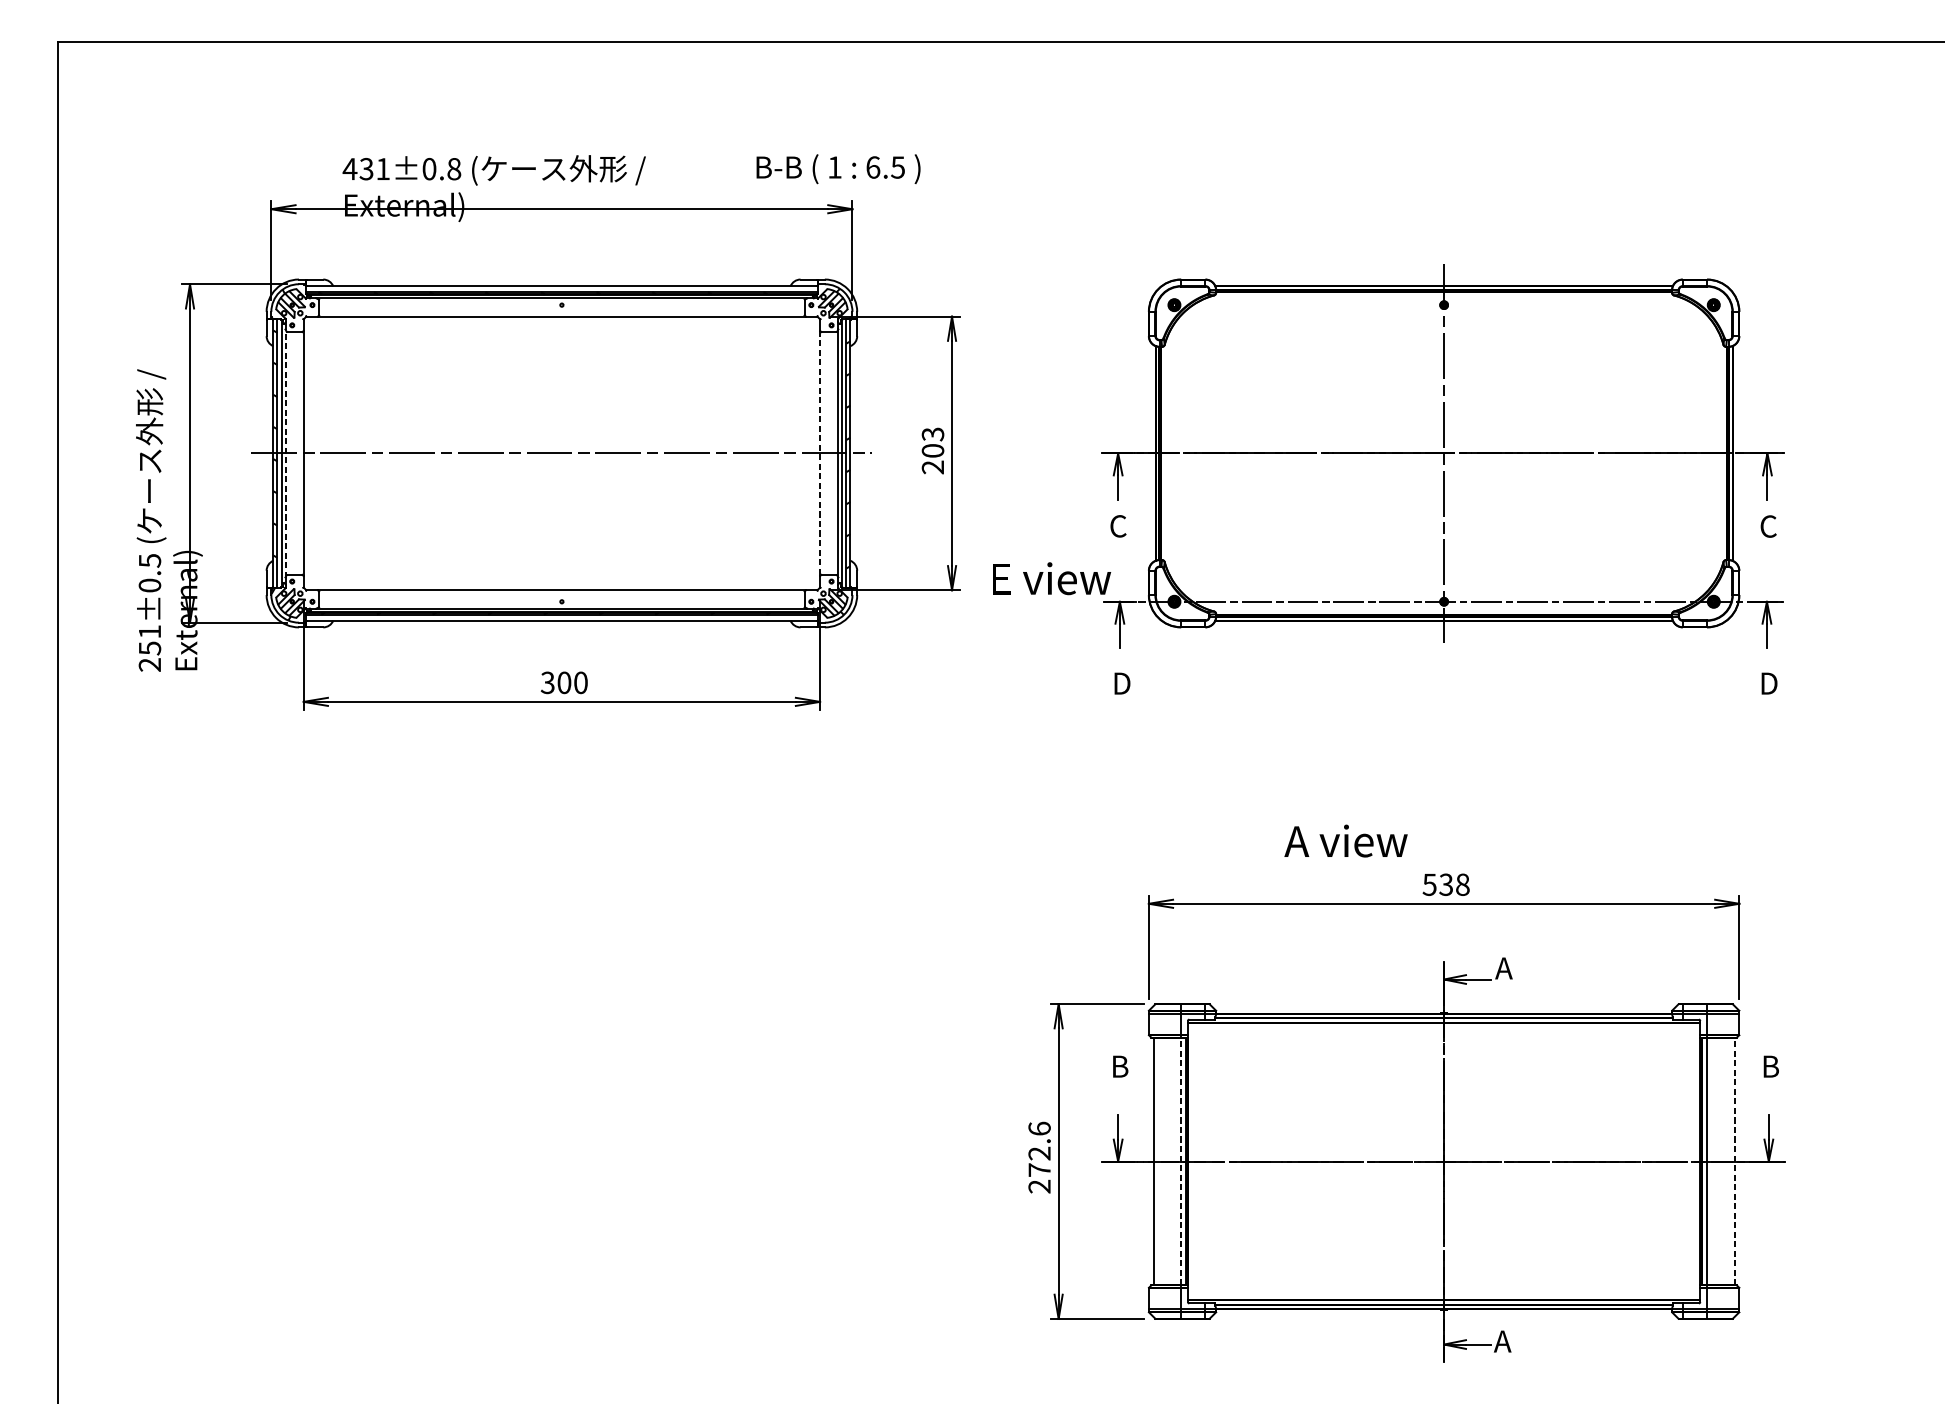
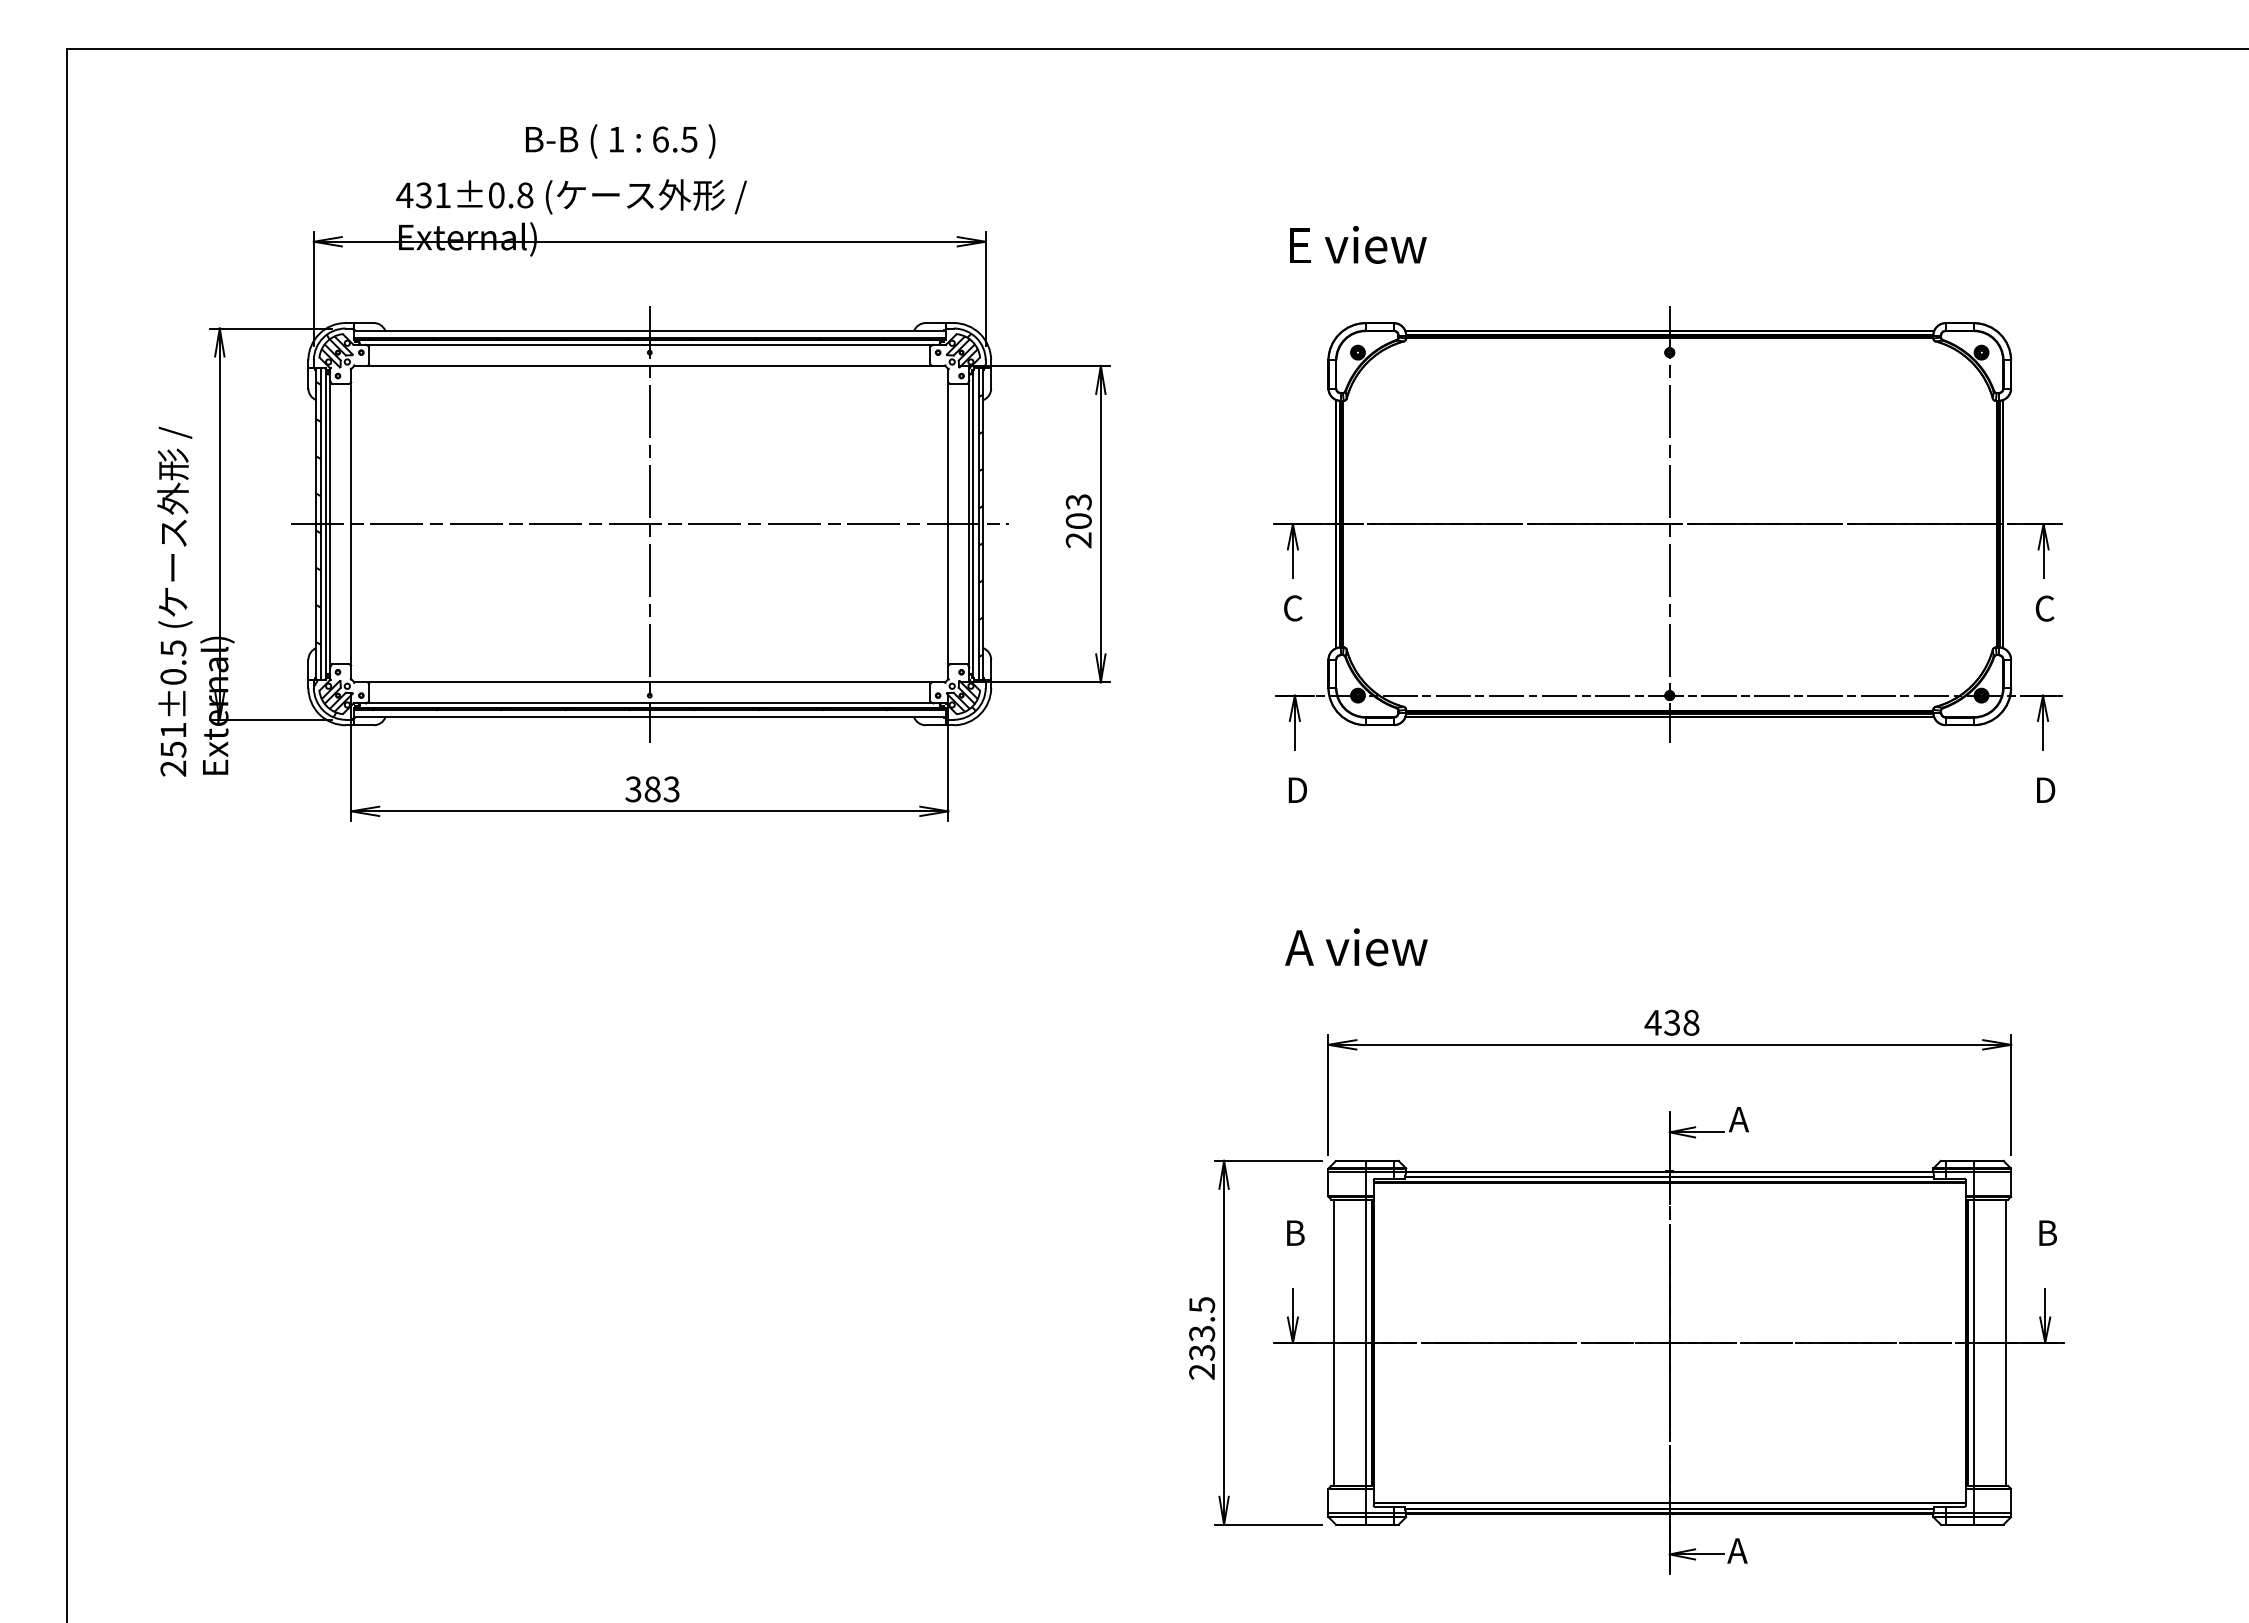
text: (838, 169) -> (620, 141), moved
line: (561, 452) -> (649, 523), added
line: (285, 453) -> (330, 524), dashed -> solid
line: (820, 453) -> (948, 524), dashed -> solid
text: (1052, 578) -> (1358, 244), moved
text: (572, 682) -> (661, 789), 300 -> 383
text: (1346, 841) -> (1356, 947), moved
text: (1429, 884) -> (1652, 1022), 538 -> 438
text: (1039, 1149) -> (1202, 1328), 272.6 -> 233.5
line: (1180, 1161) -> (1365, 1342), dashed -> solid
line: (1734, 1161) -> (2005, 1342), dashed -> solid

